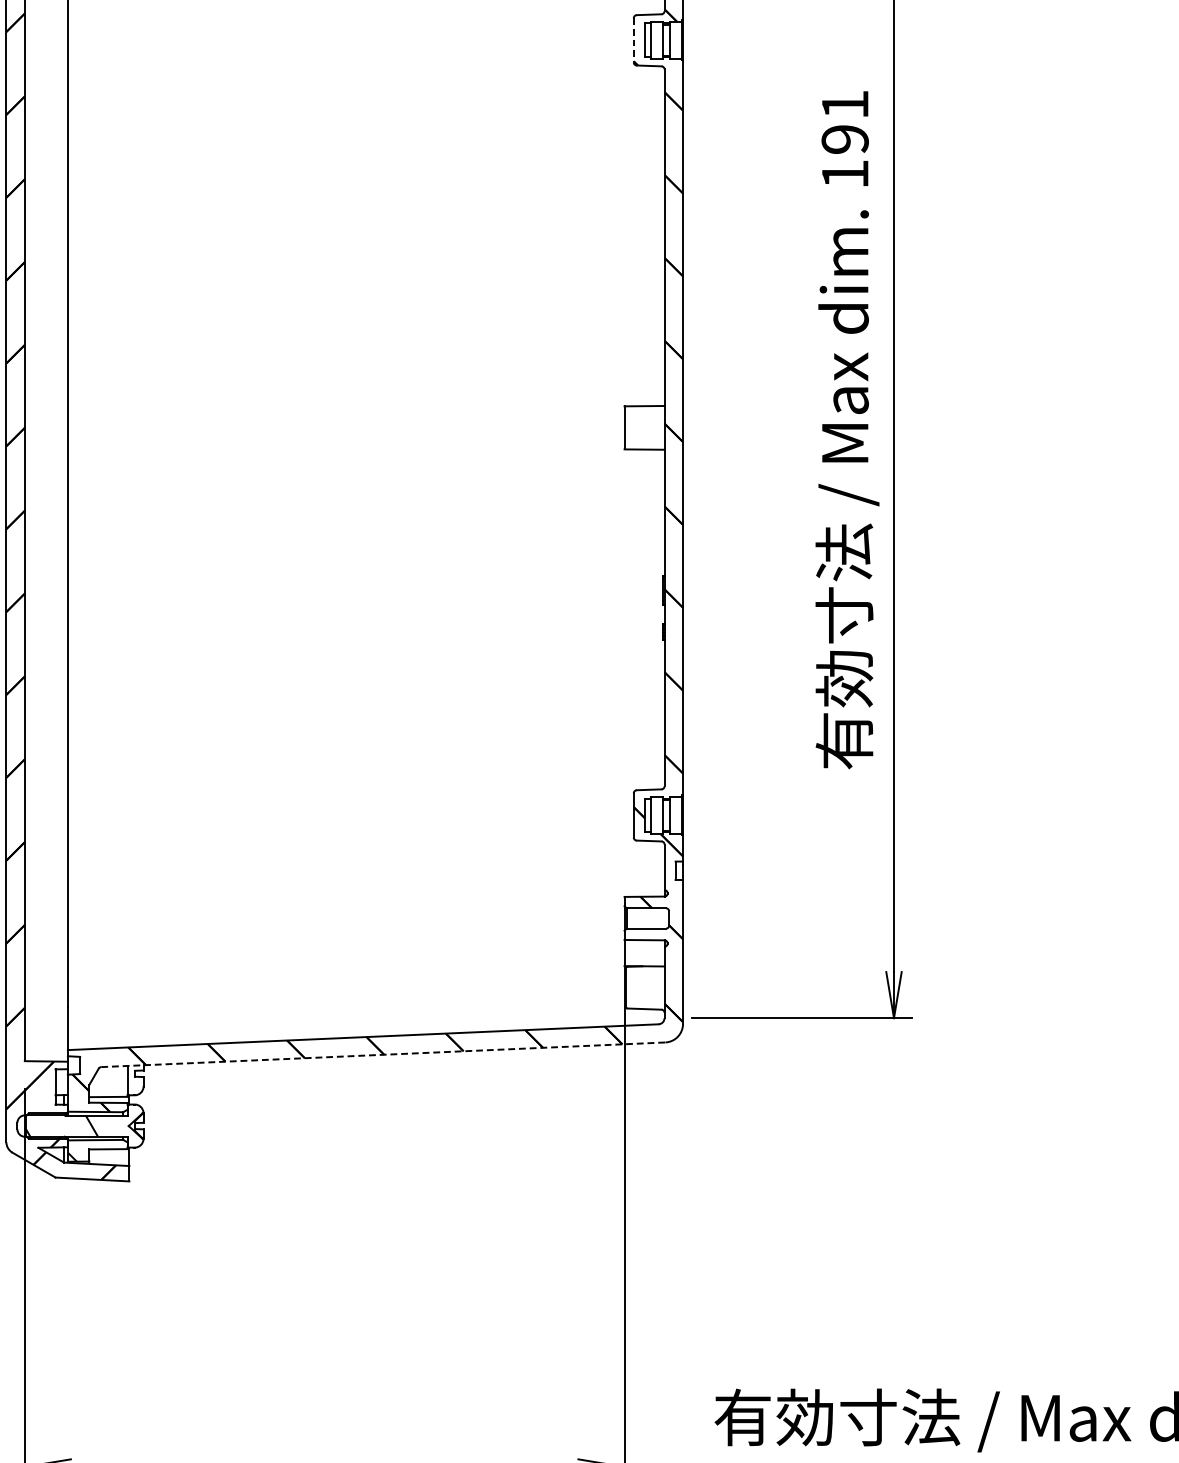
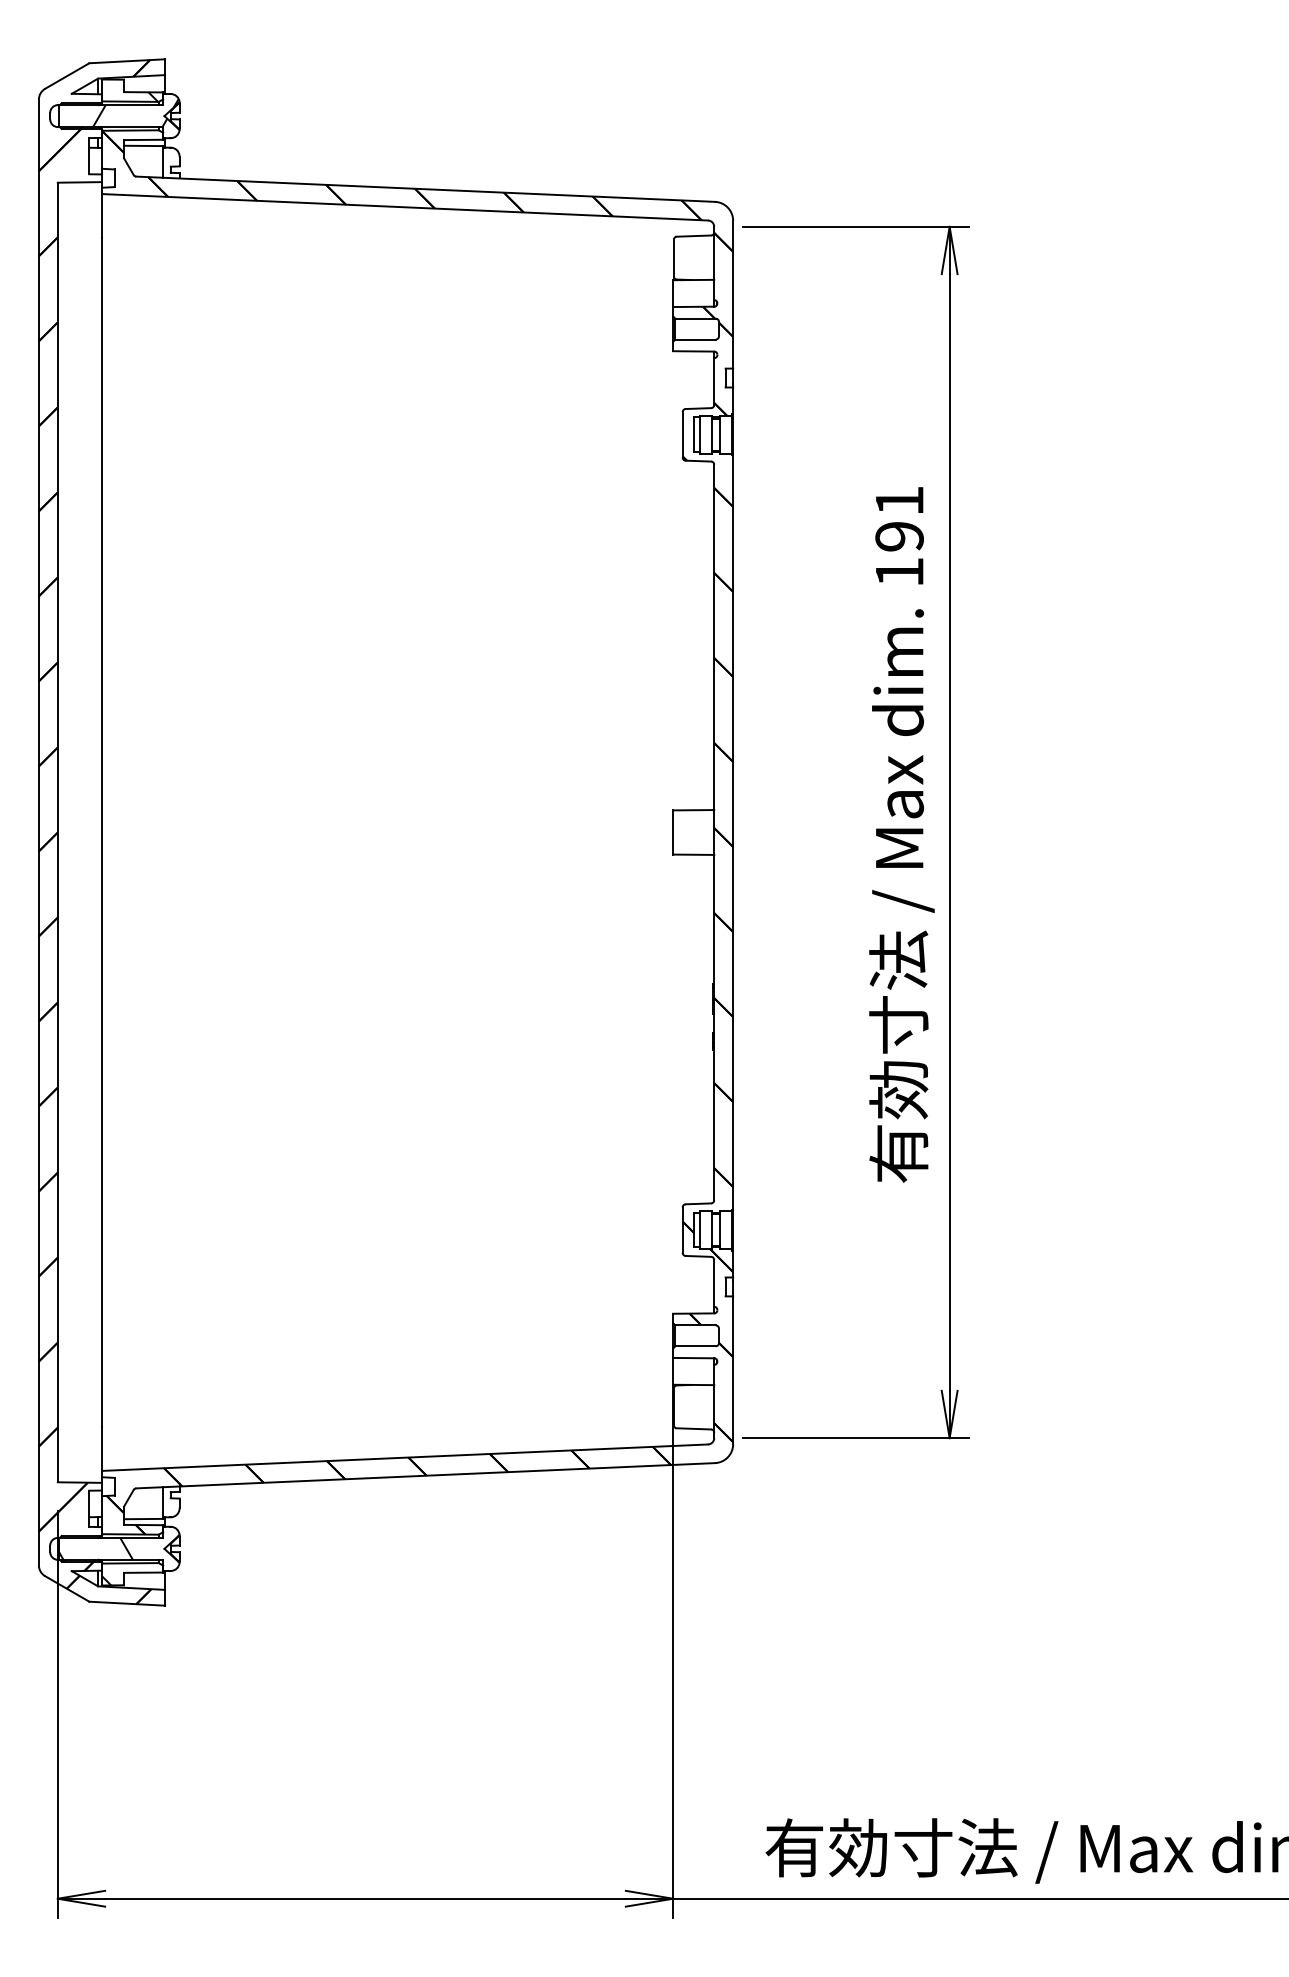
line: (633, 39) -> (682, 434), dashed -> solid
line: (383, 1054) -> (425, 1475), dashed -> solid

